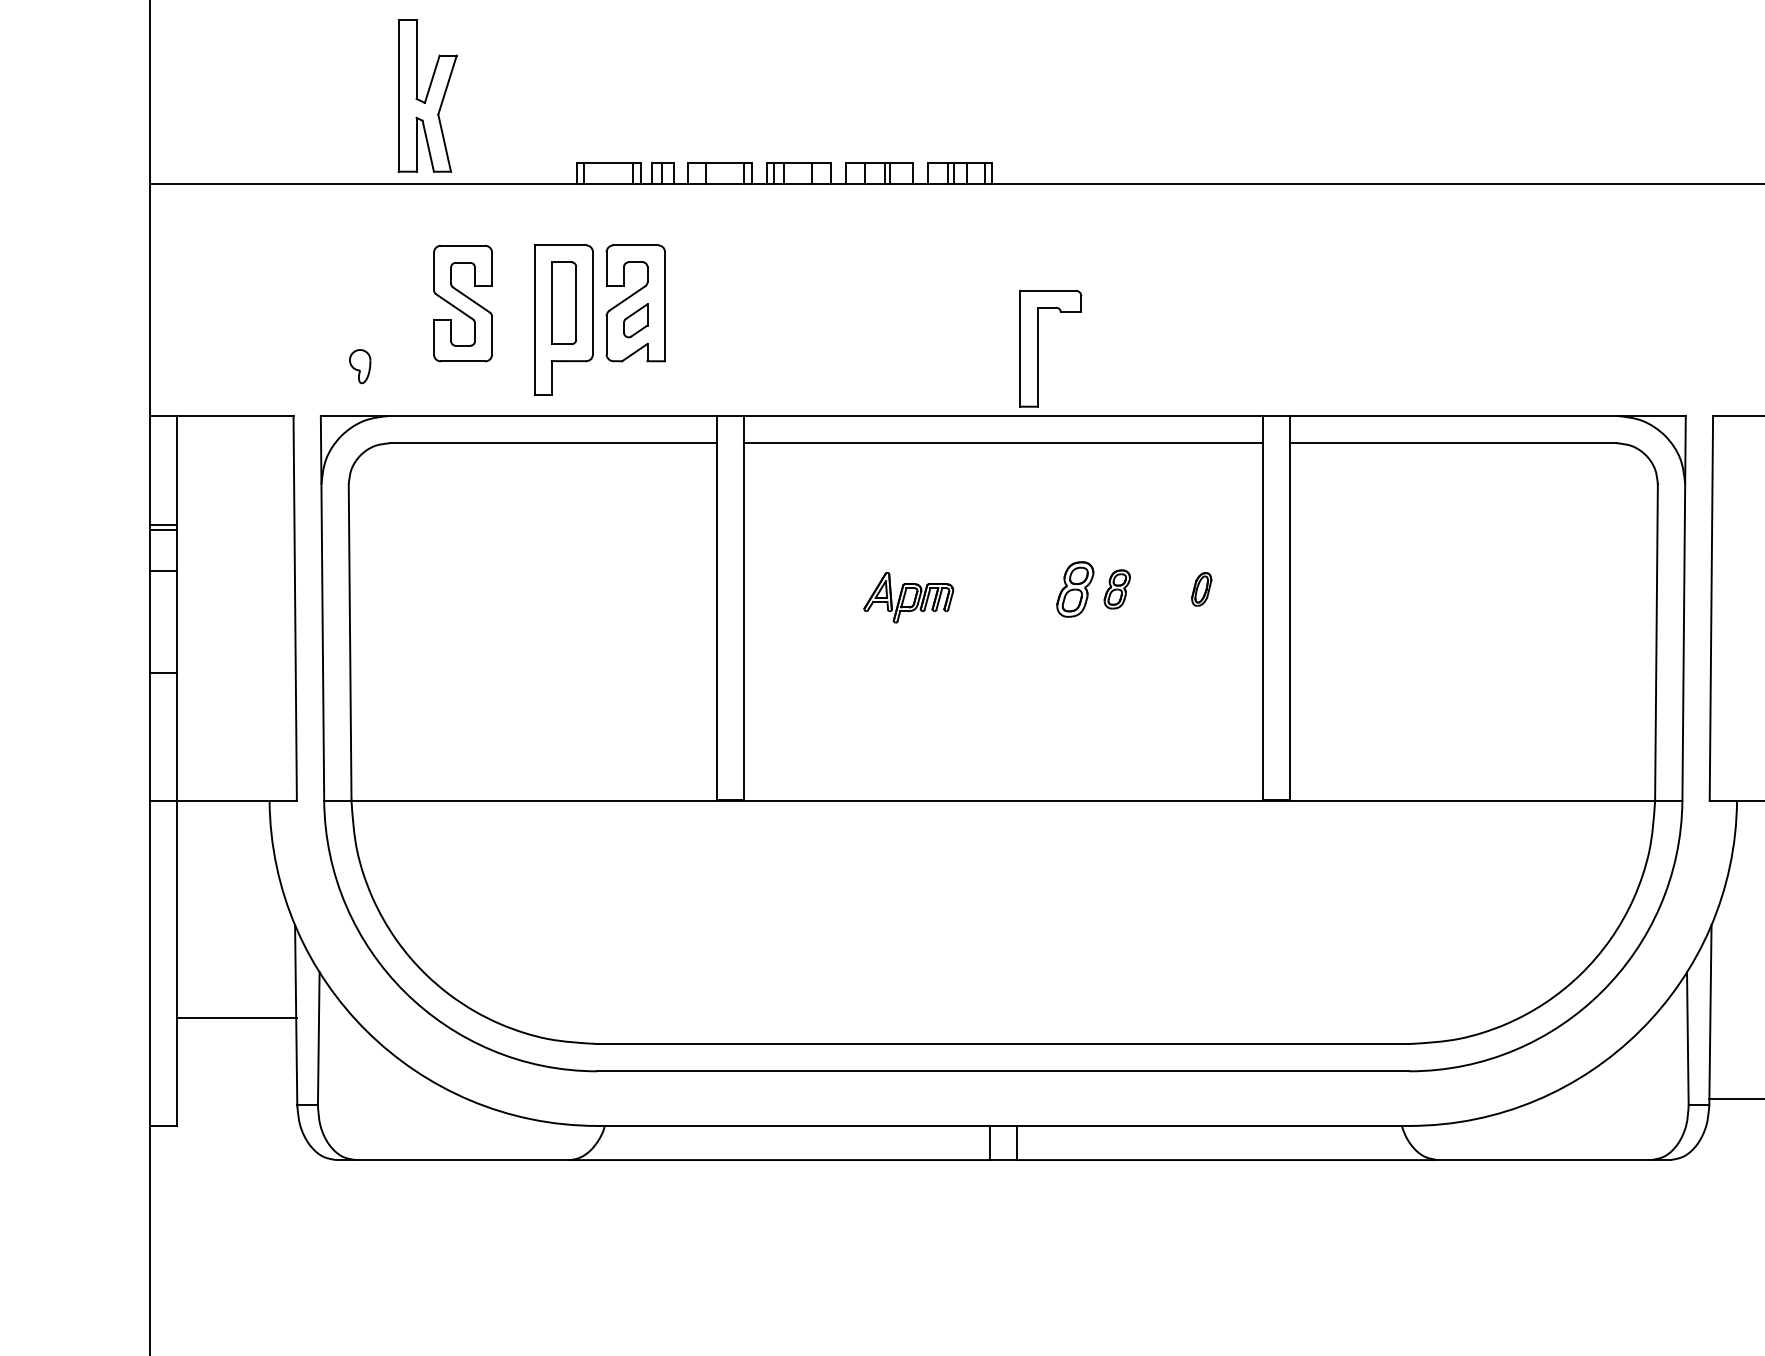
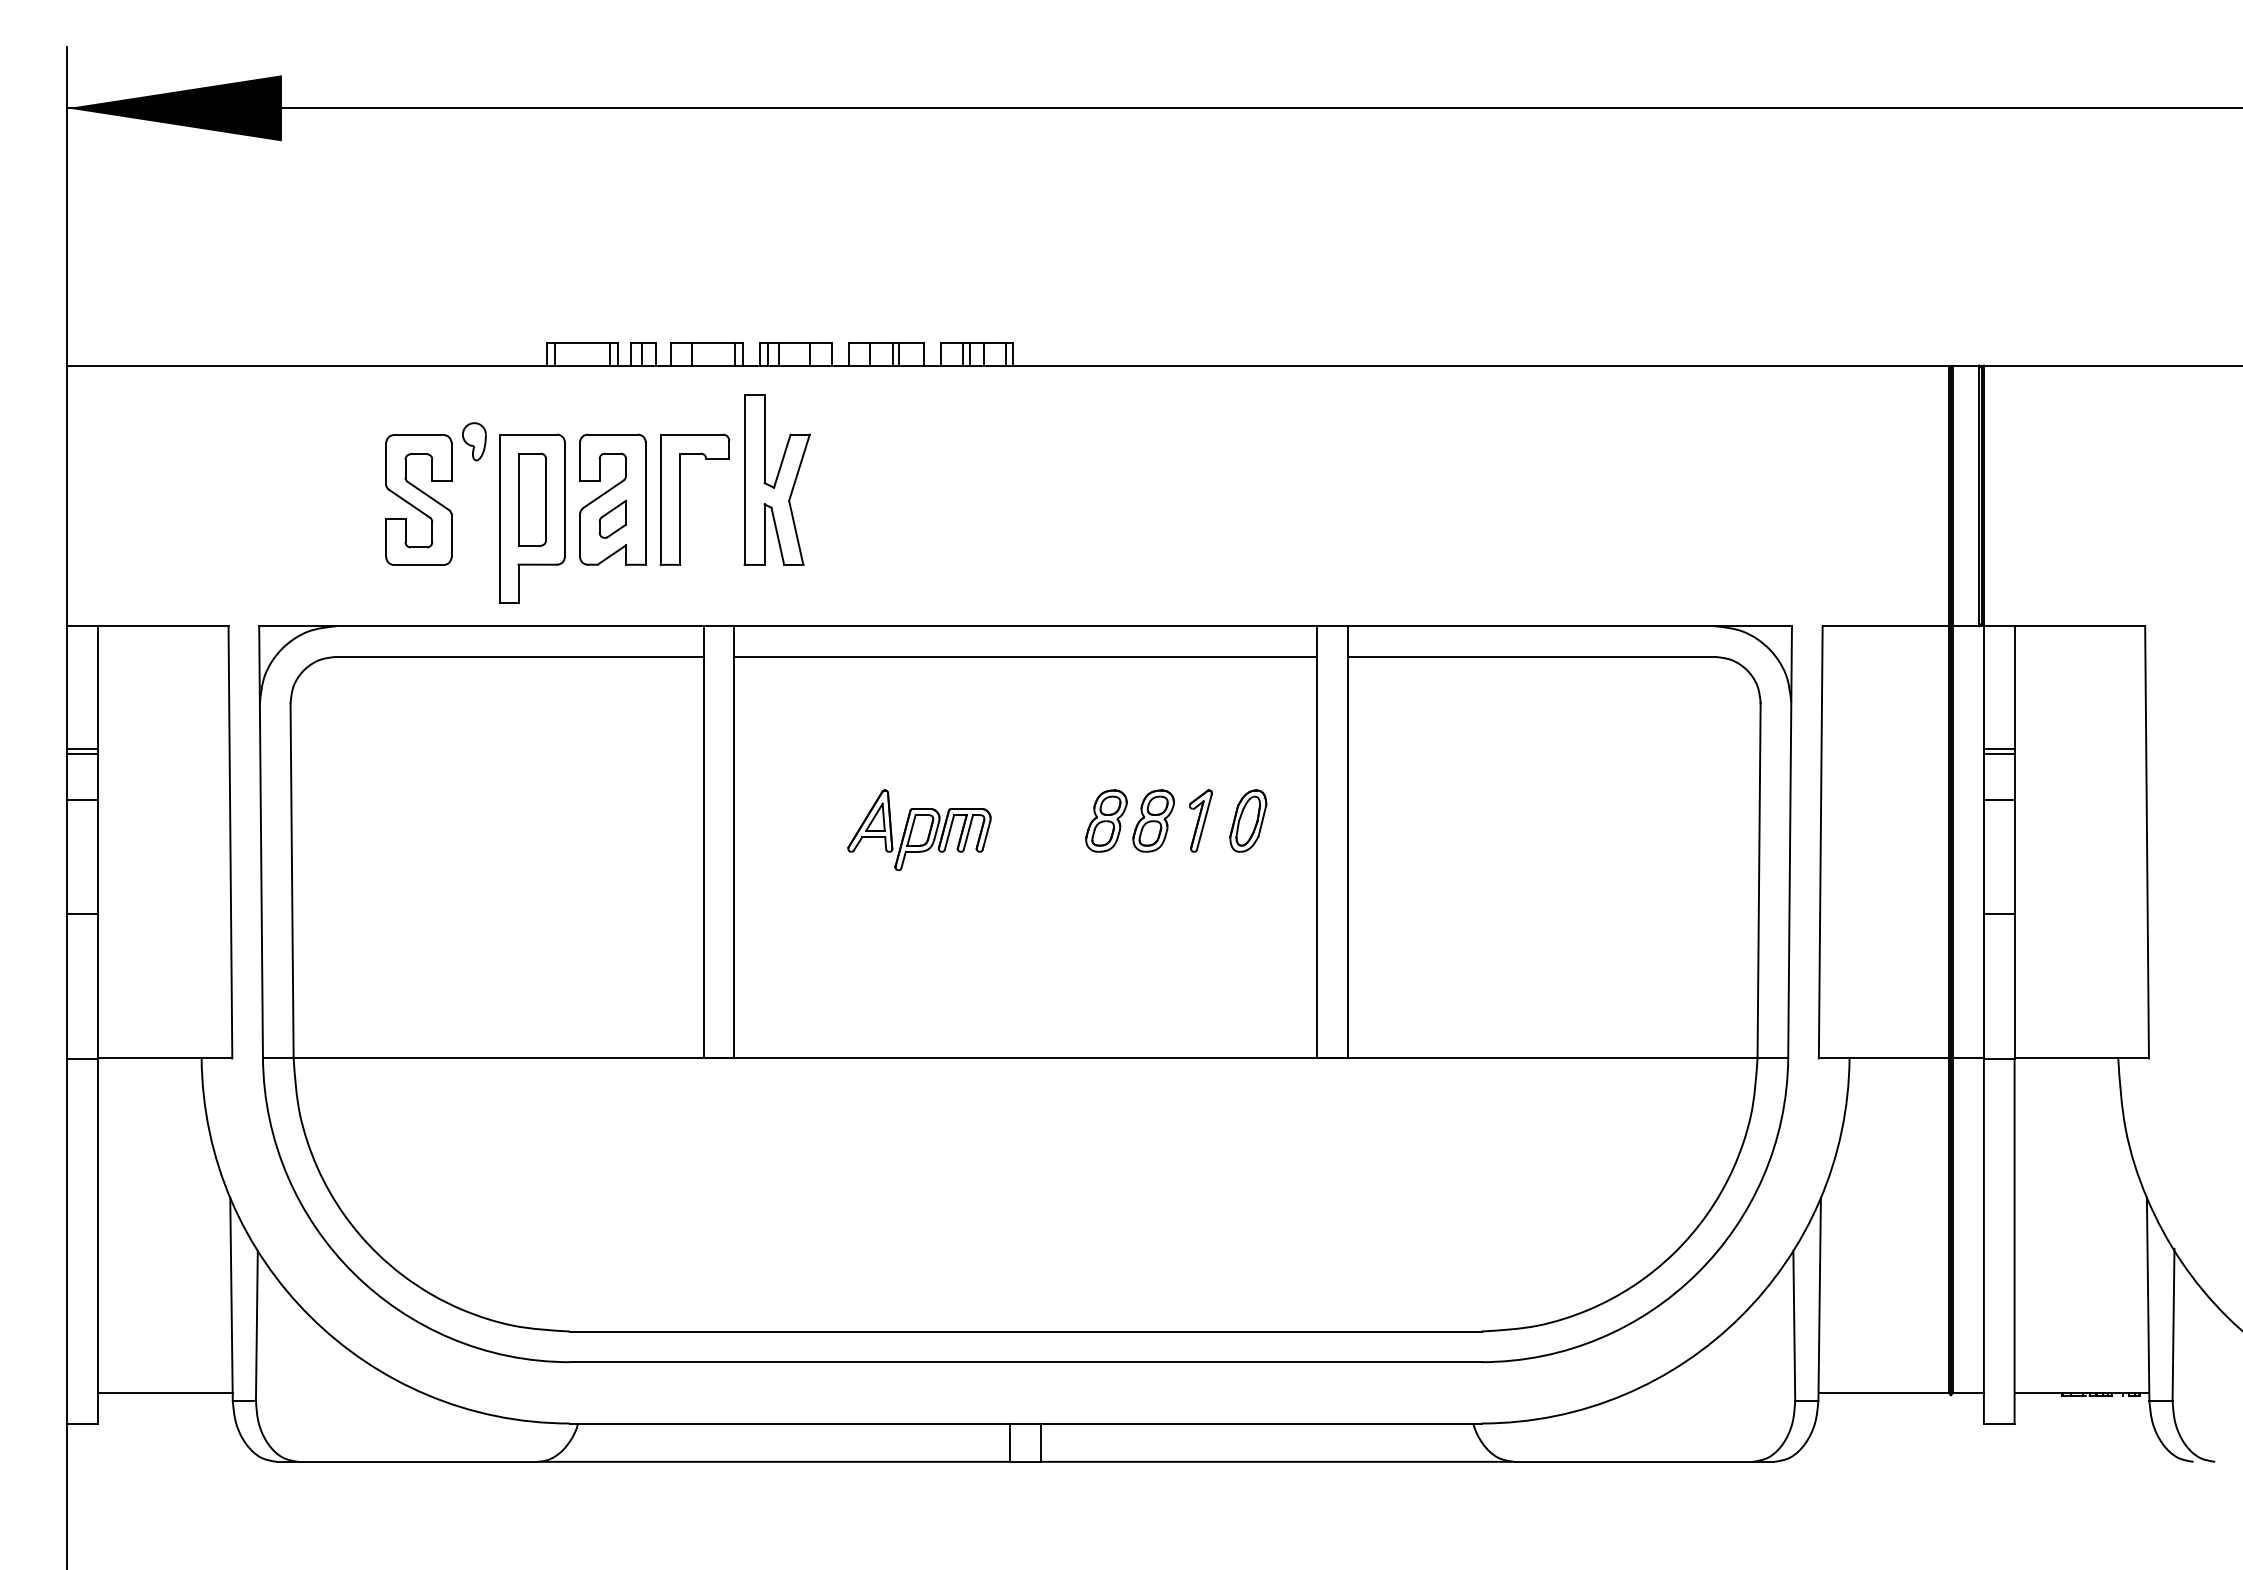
part: (427, 95) -> (776, 479), moved
part: (1037, 348) -> (680, 499), moved
part: (360, 366) -> (474, 441), moved
part: (1117, 588) -> (1153, 820), size x1.43
part: (1159, 588) -> (1200, 820), added
part: (1201, 588) -> (1248, 820), size x1.67
part: (908, 597) -> (919, 830), size x1.43
line: (236, 1017) -> (164, 1392), moved

